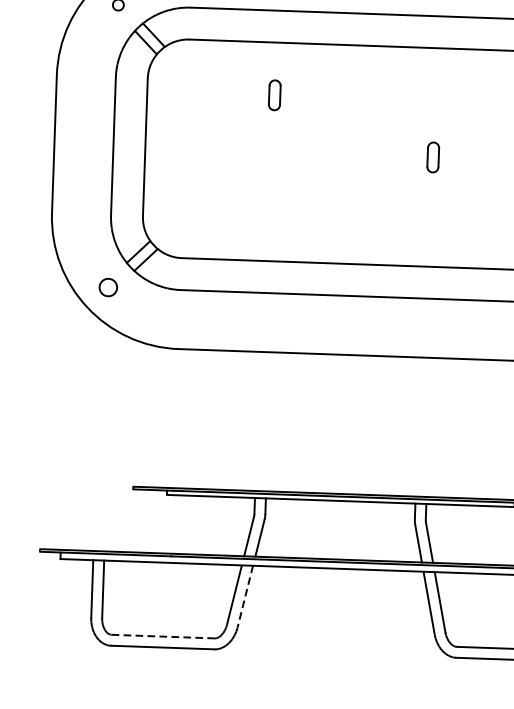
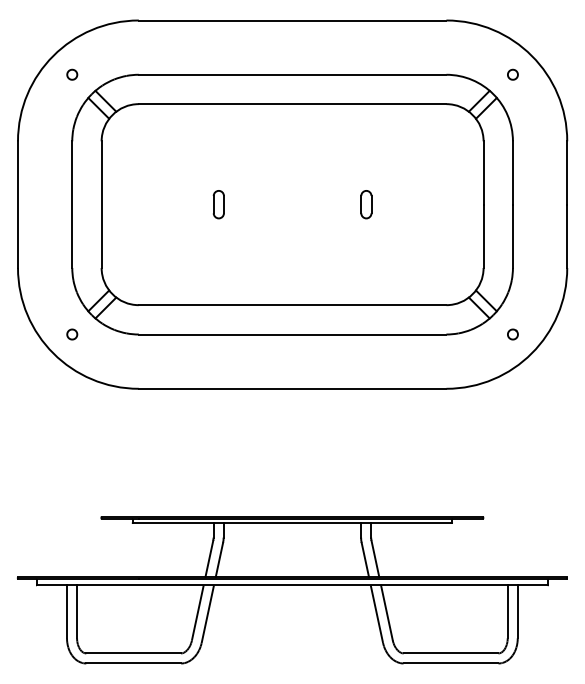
part: (274, 95) -> (218, 204), moved
part: (108, 287) -> (72, 334), size x0.62
line: (244, 599) -> (207, 616), dashed -> solid
line: (164, 636) -> (134, 653), dashed -> solid

